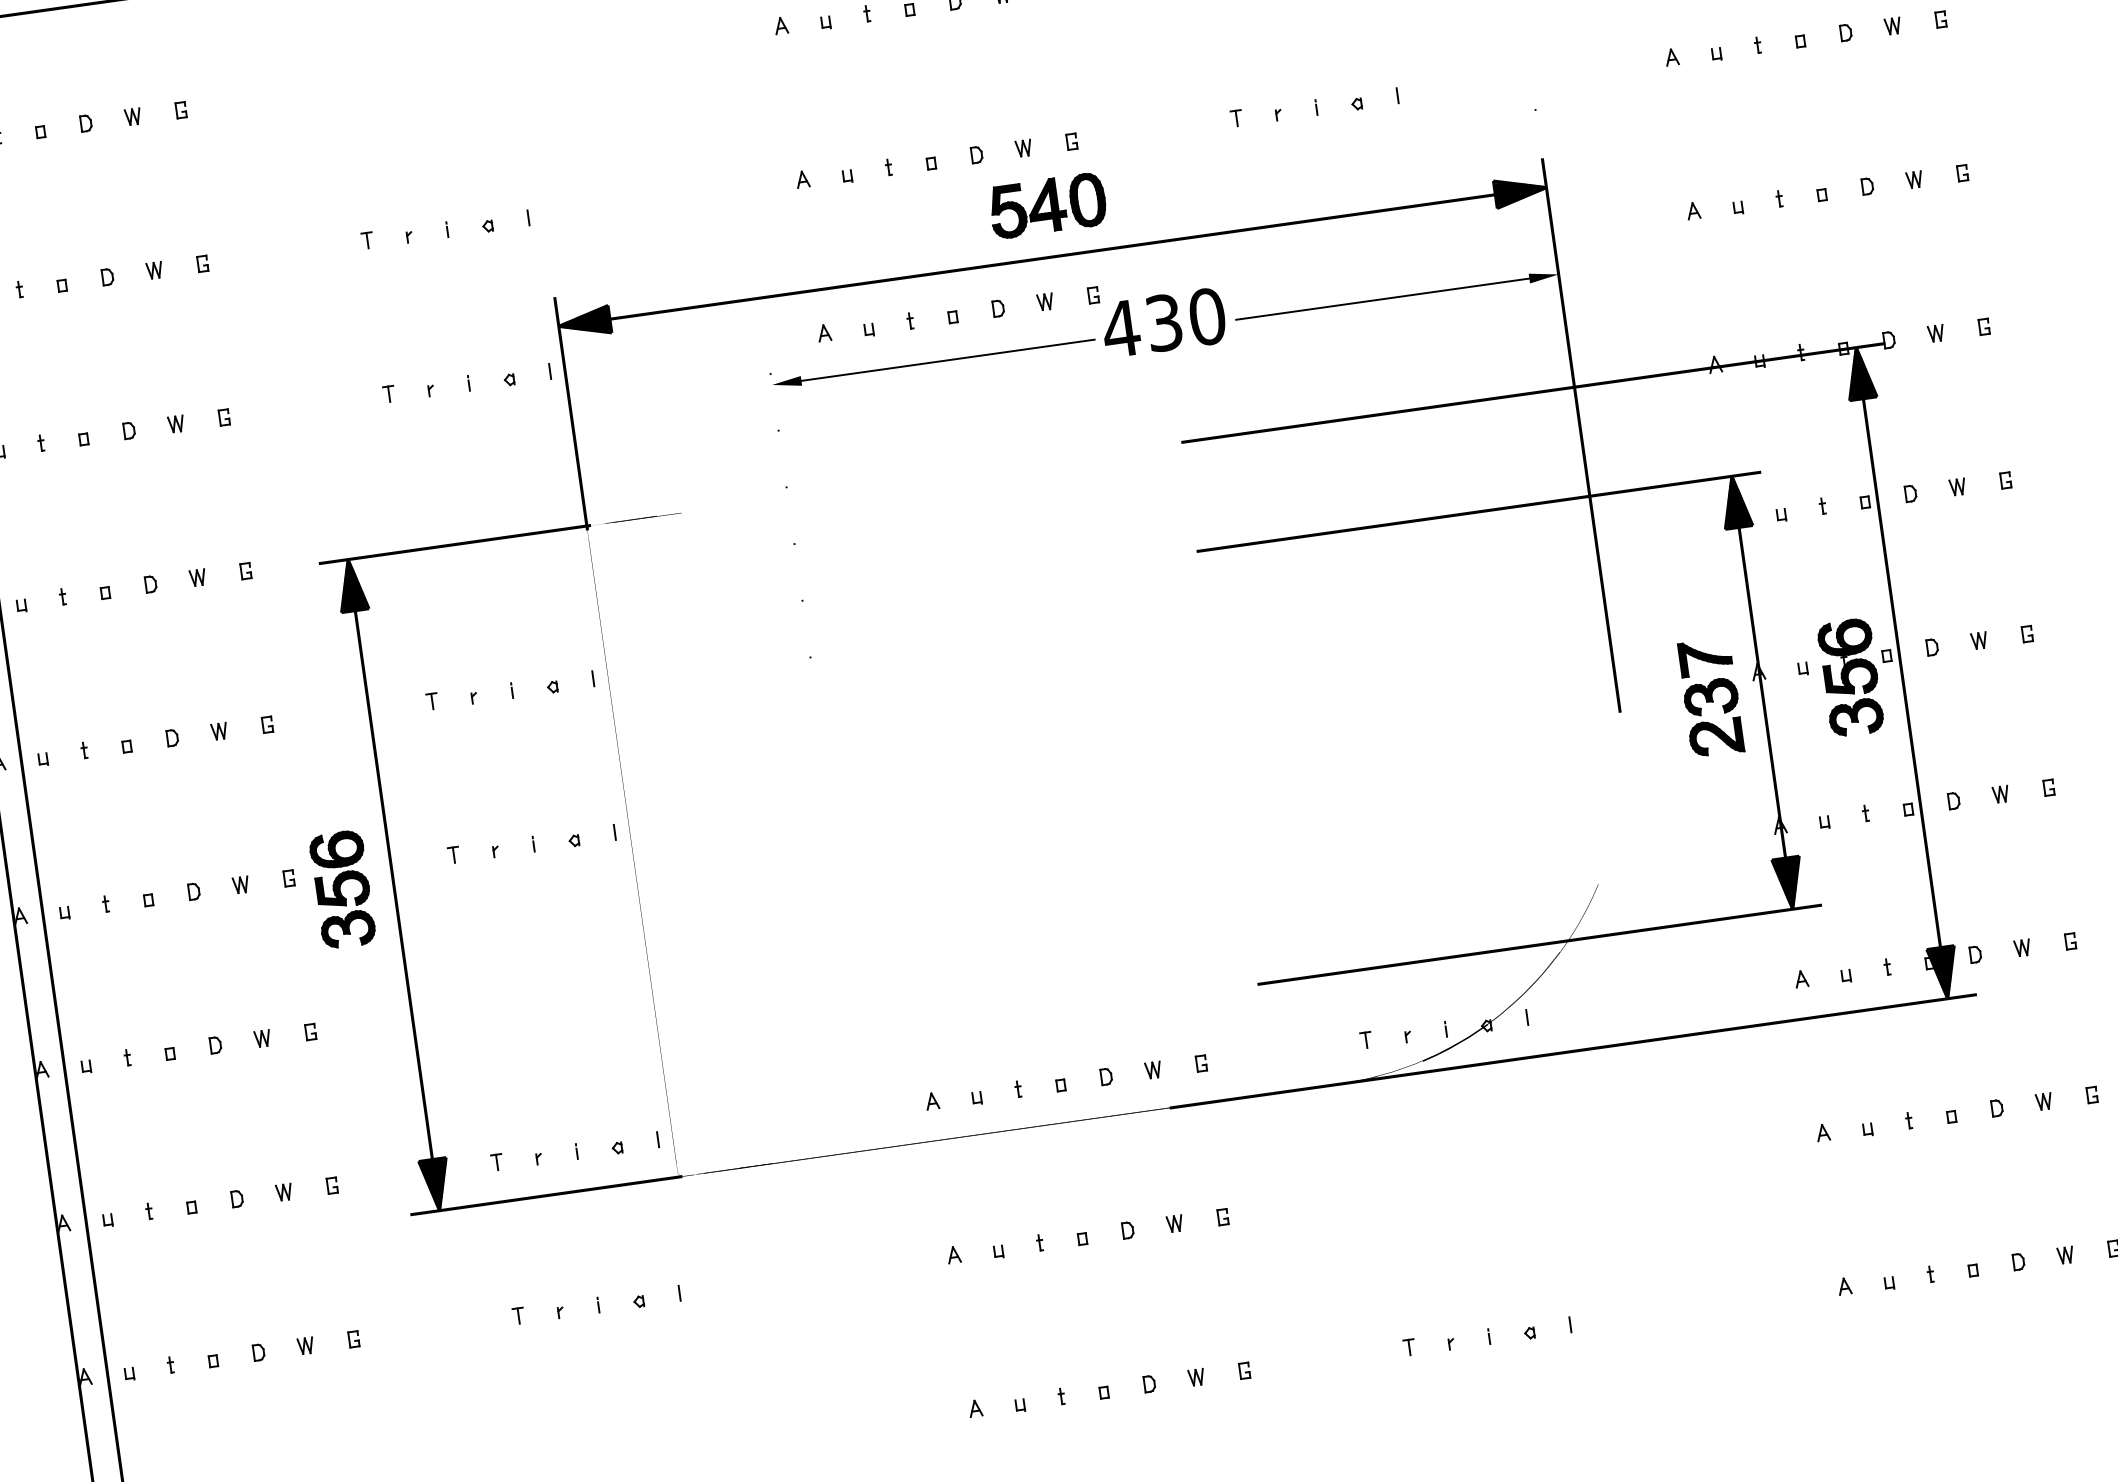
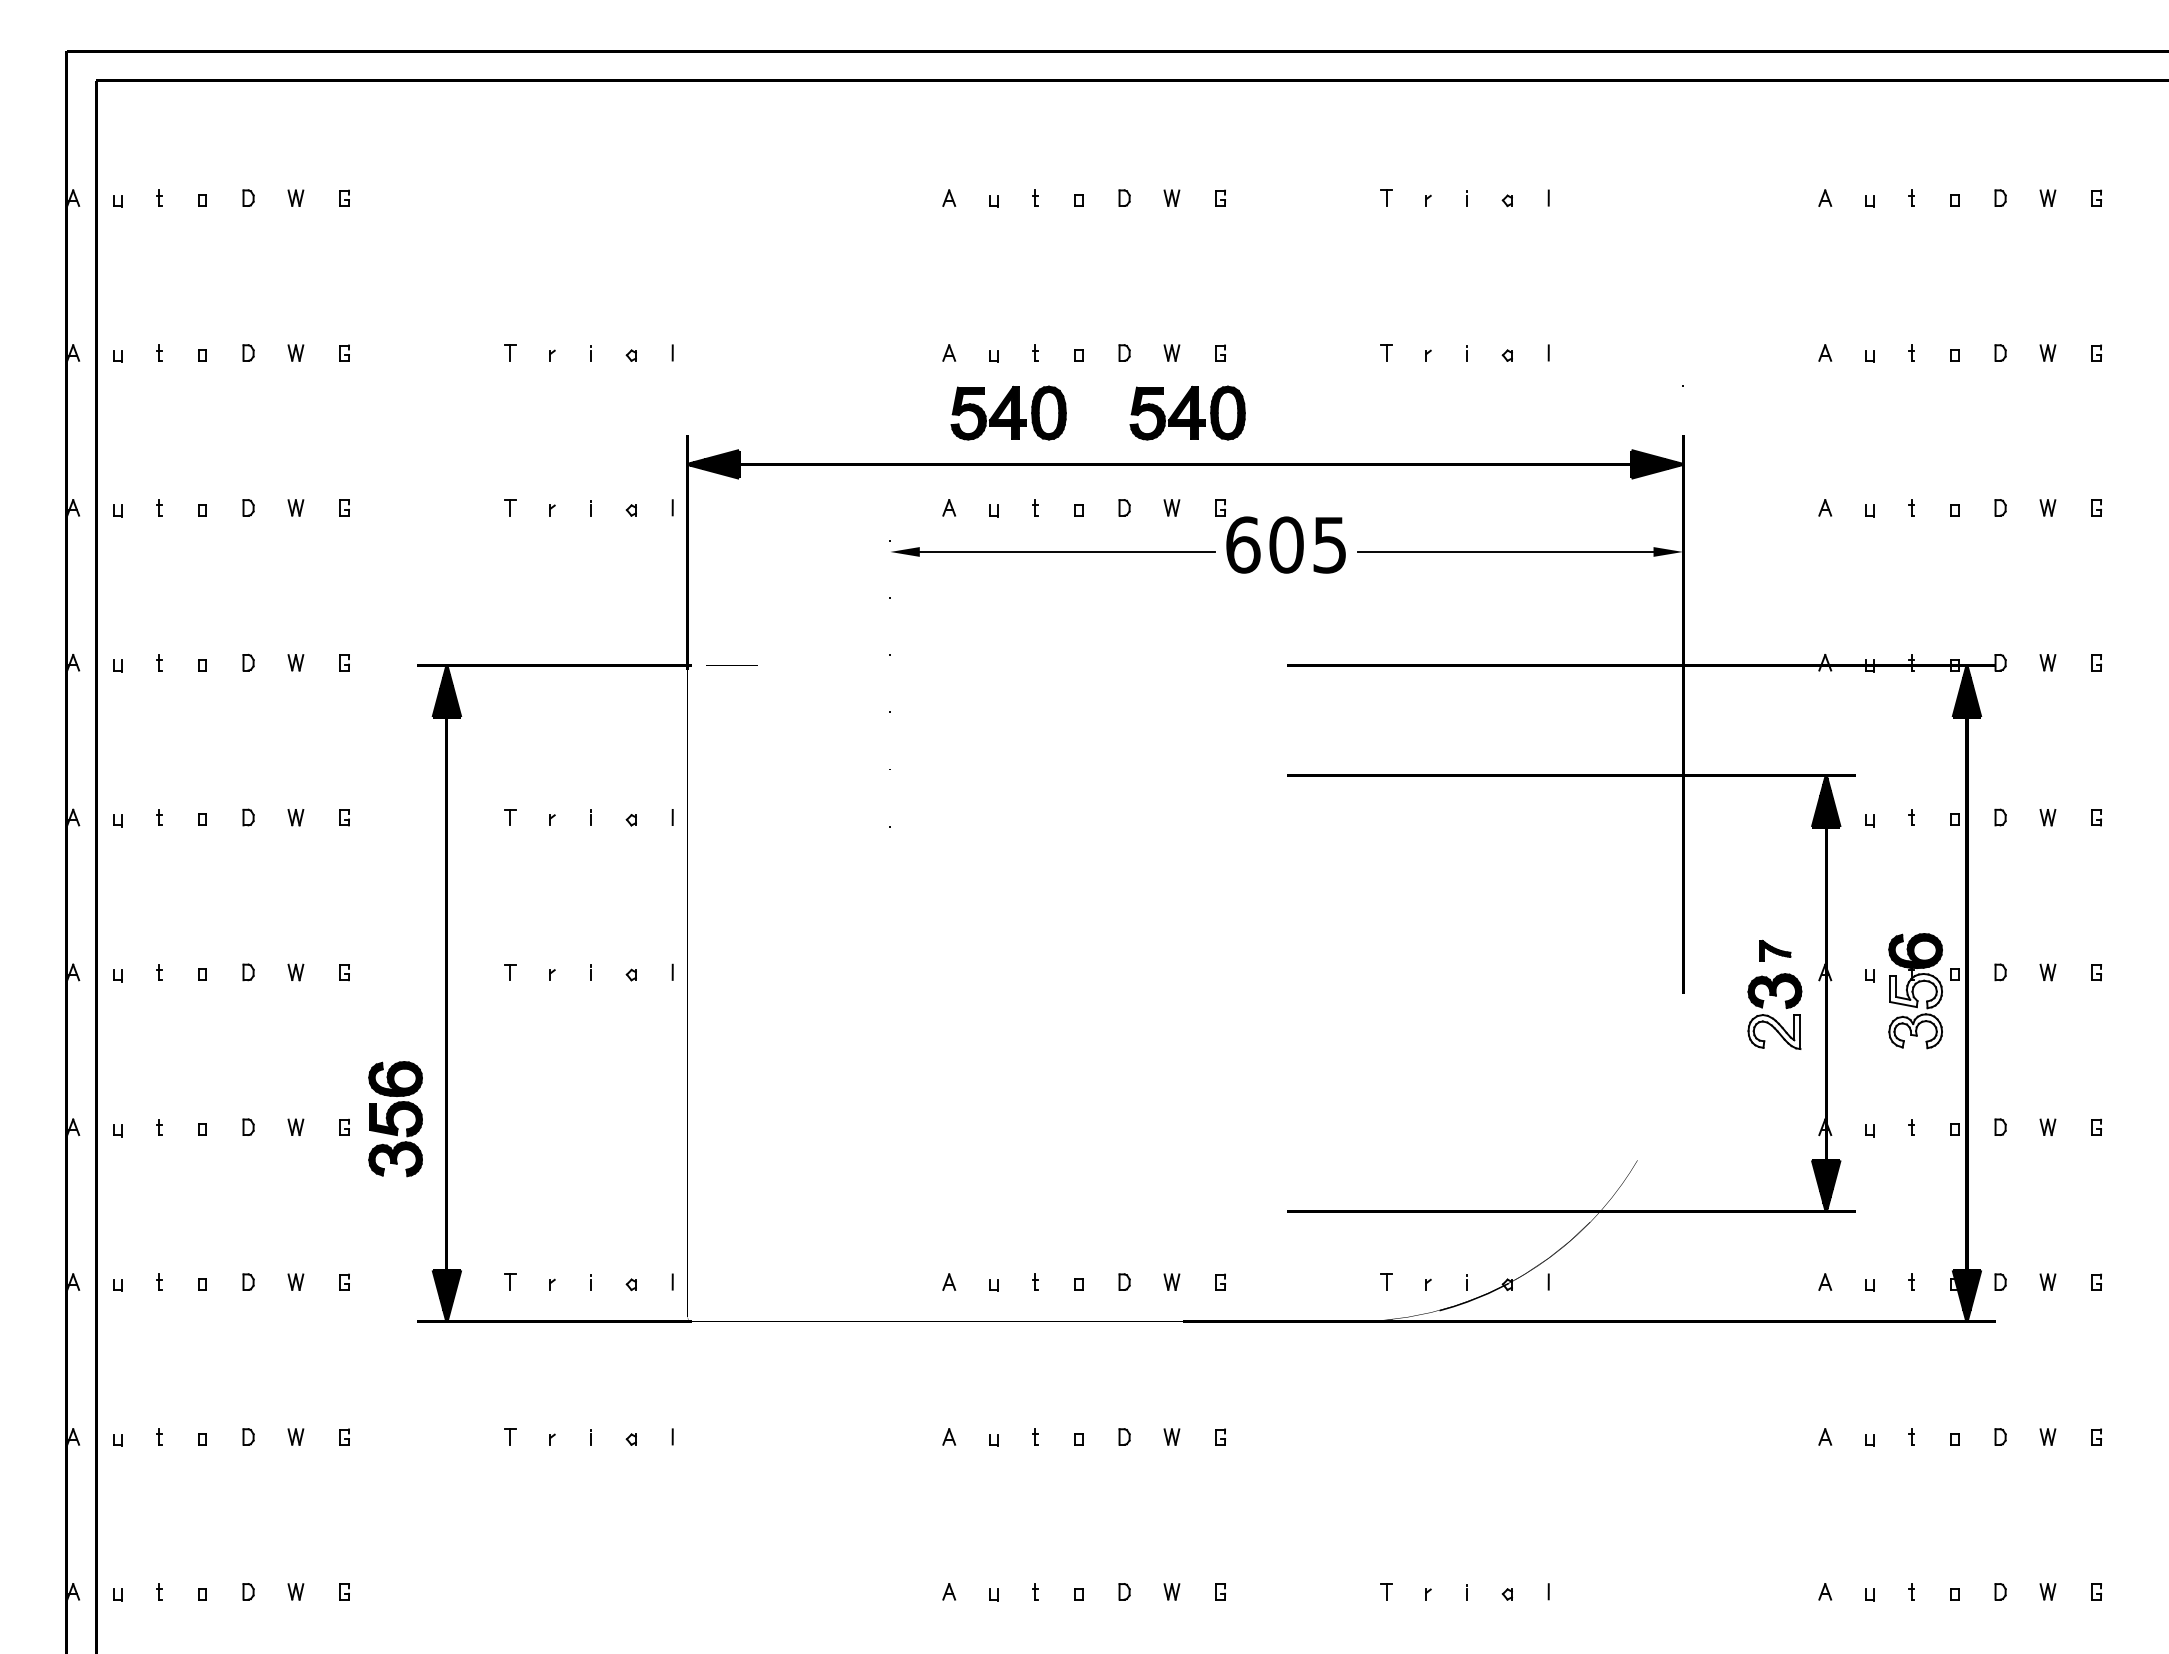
part: (869, 230) -> (1008, 412), added
text: (1164, 322) -> (1286, 544), 430 -> 605
part: (1705, 656) -> (1775, 950), size x0.6
fill: (1851, 677) -> (1916, 991), removed
fill: (1856, 717) -> (1915, 1031), removed
fill: (1716, 737) -> (1774, 1031), removed
part: (342, 890) -> (395, 1119), moved

